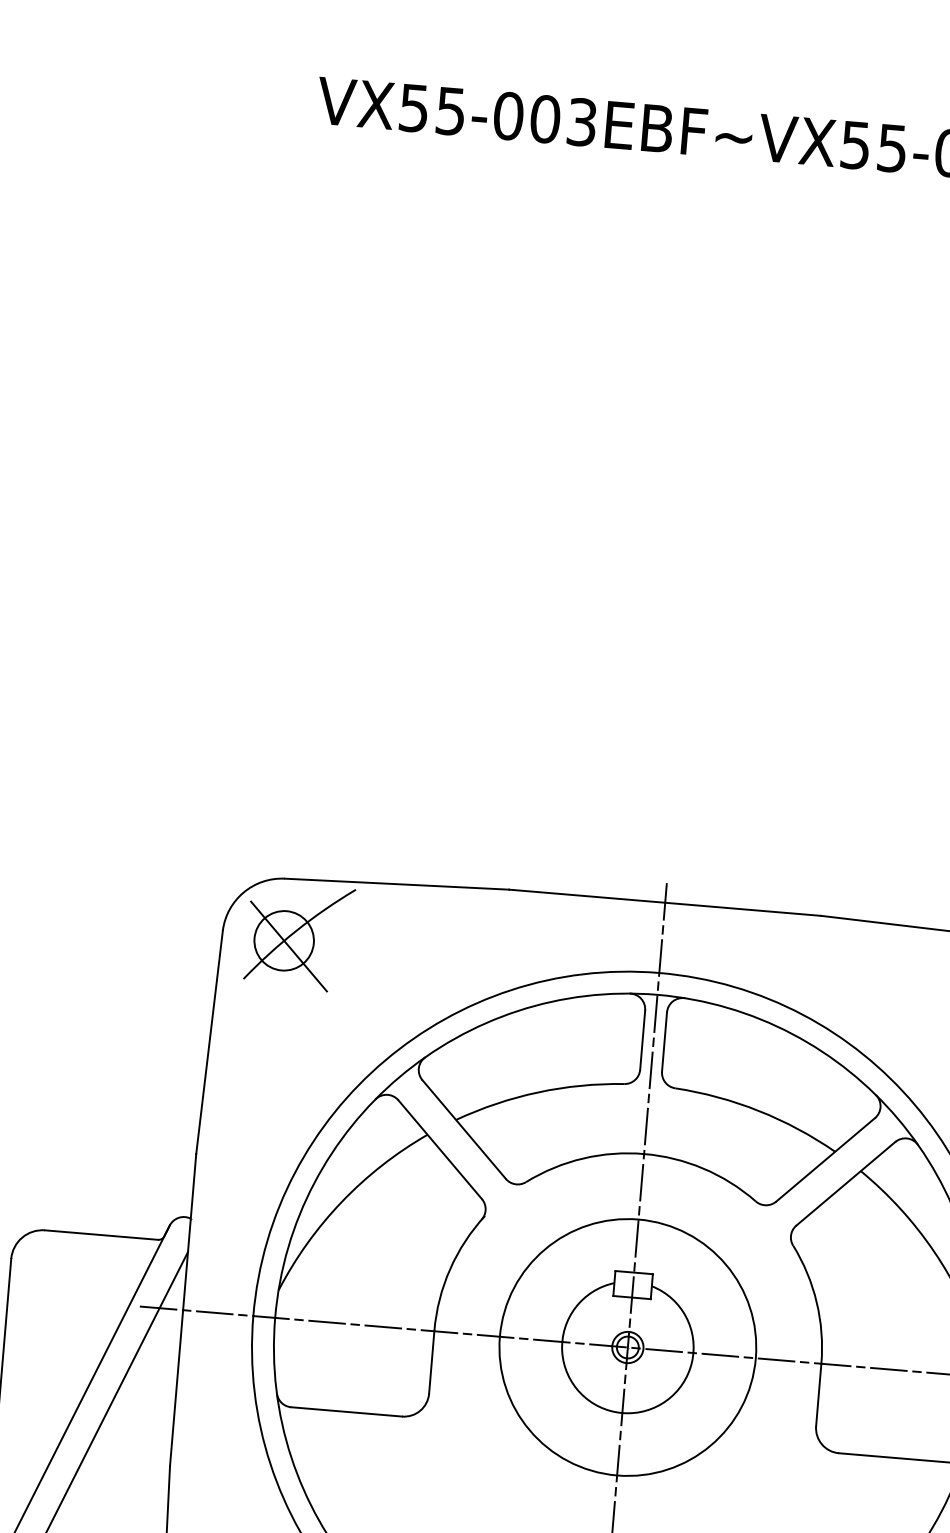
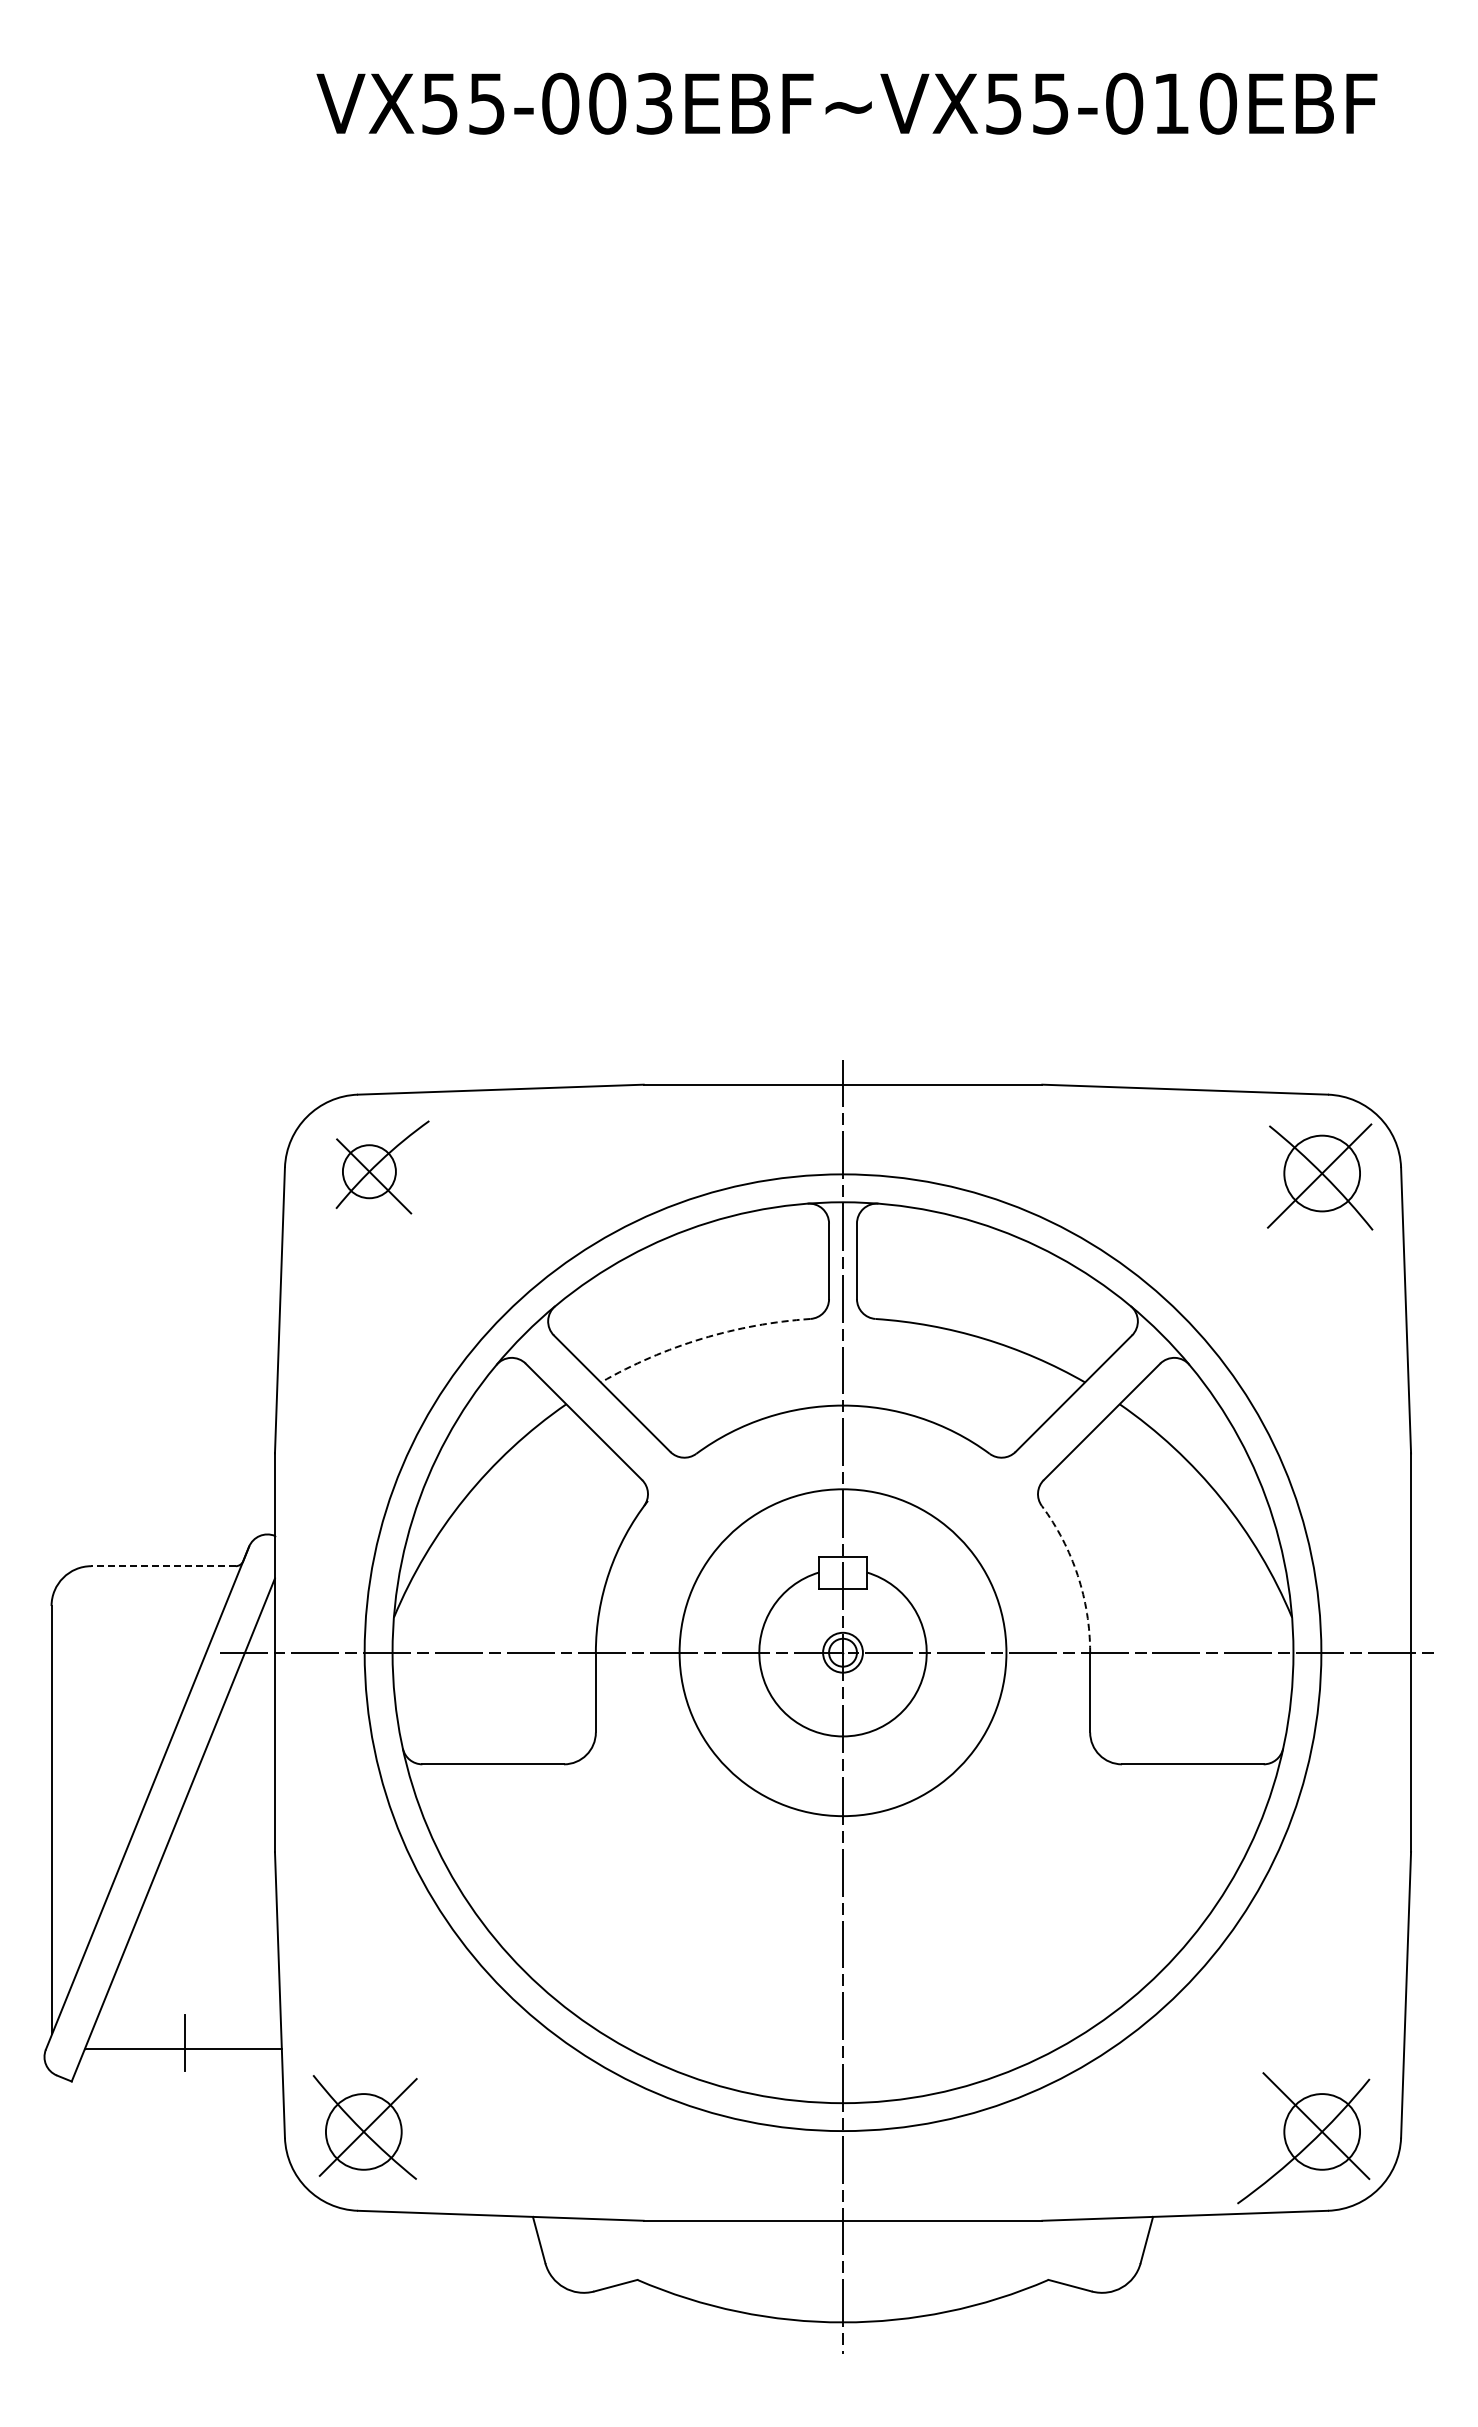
part: (299, 937) -> (382, 1167), size x0.7
arc: (538, 1092) -> (702, 1338), solid -> dashed
line: (101, 1235) -> (163, 1566), solid -> dashed
arc: (816, 1302) -> (1077, 1575), solid -> dashed

